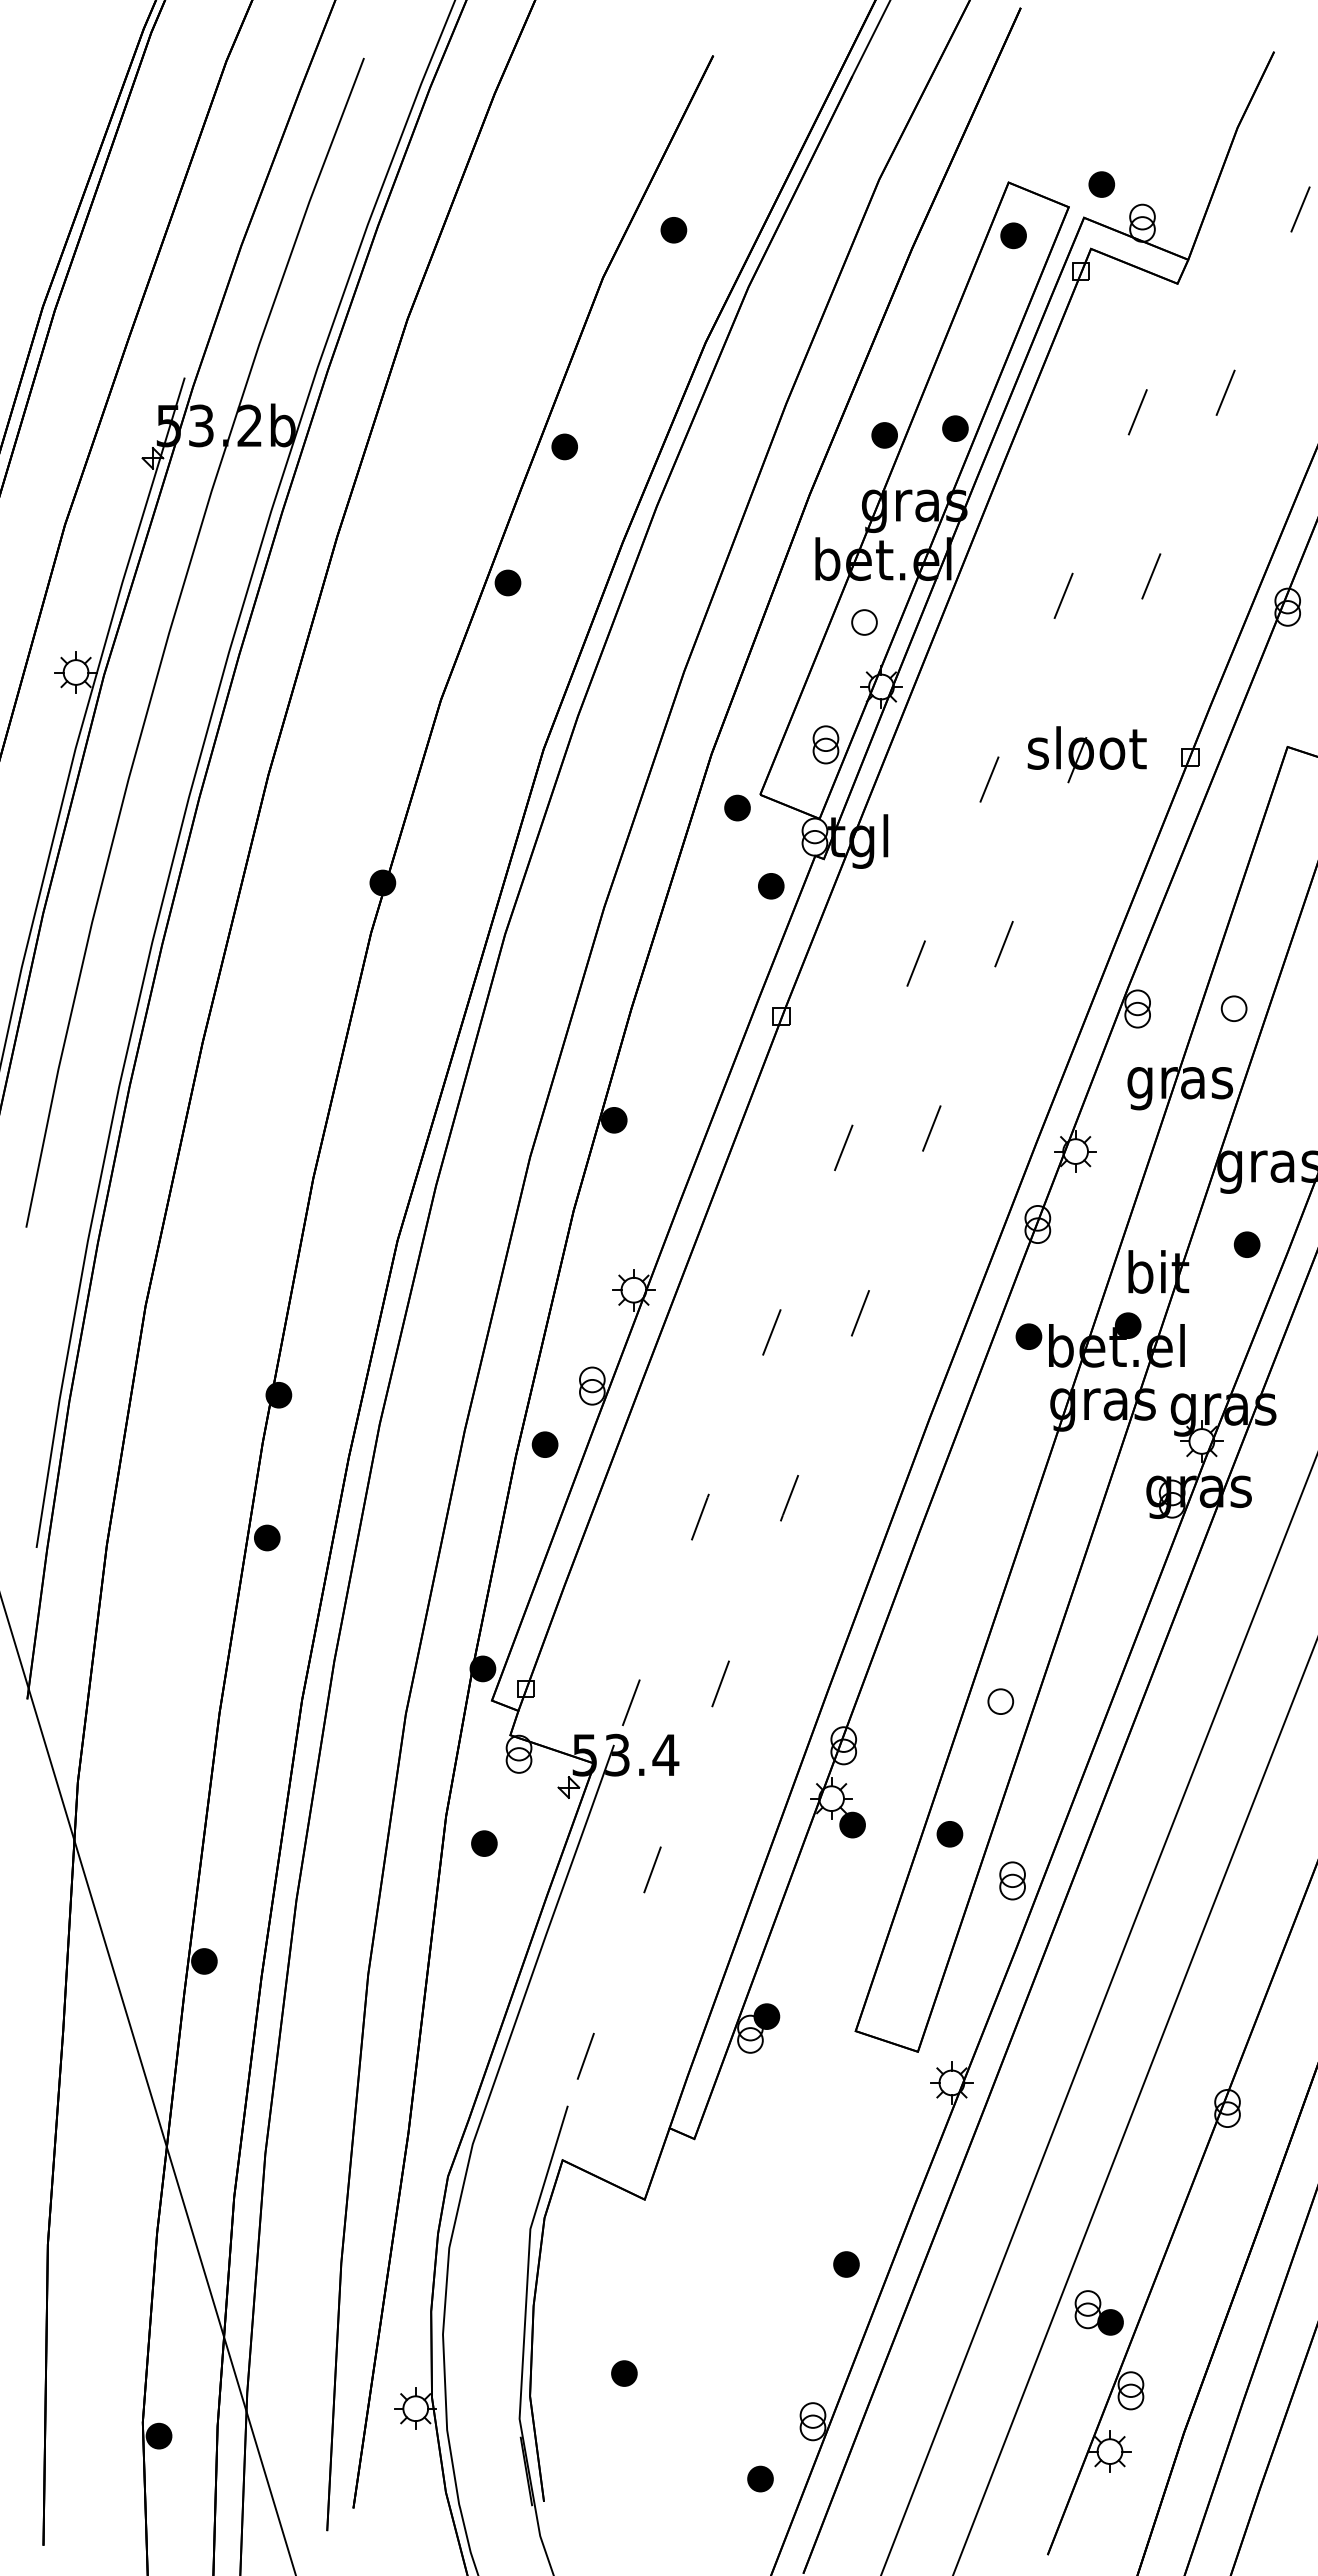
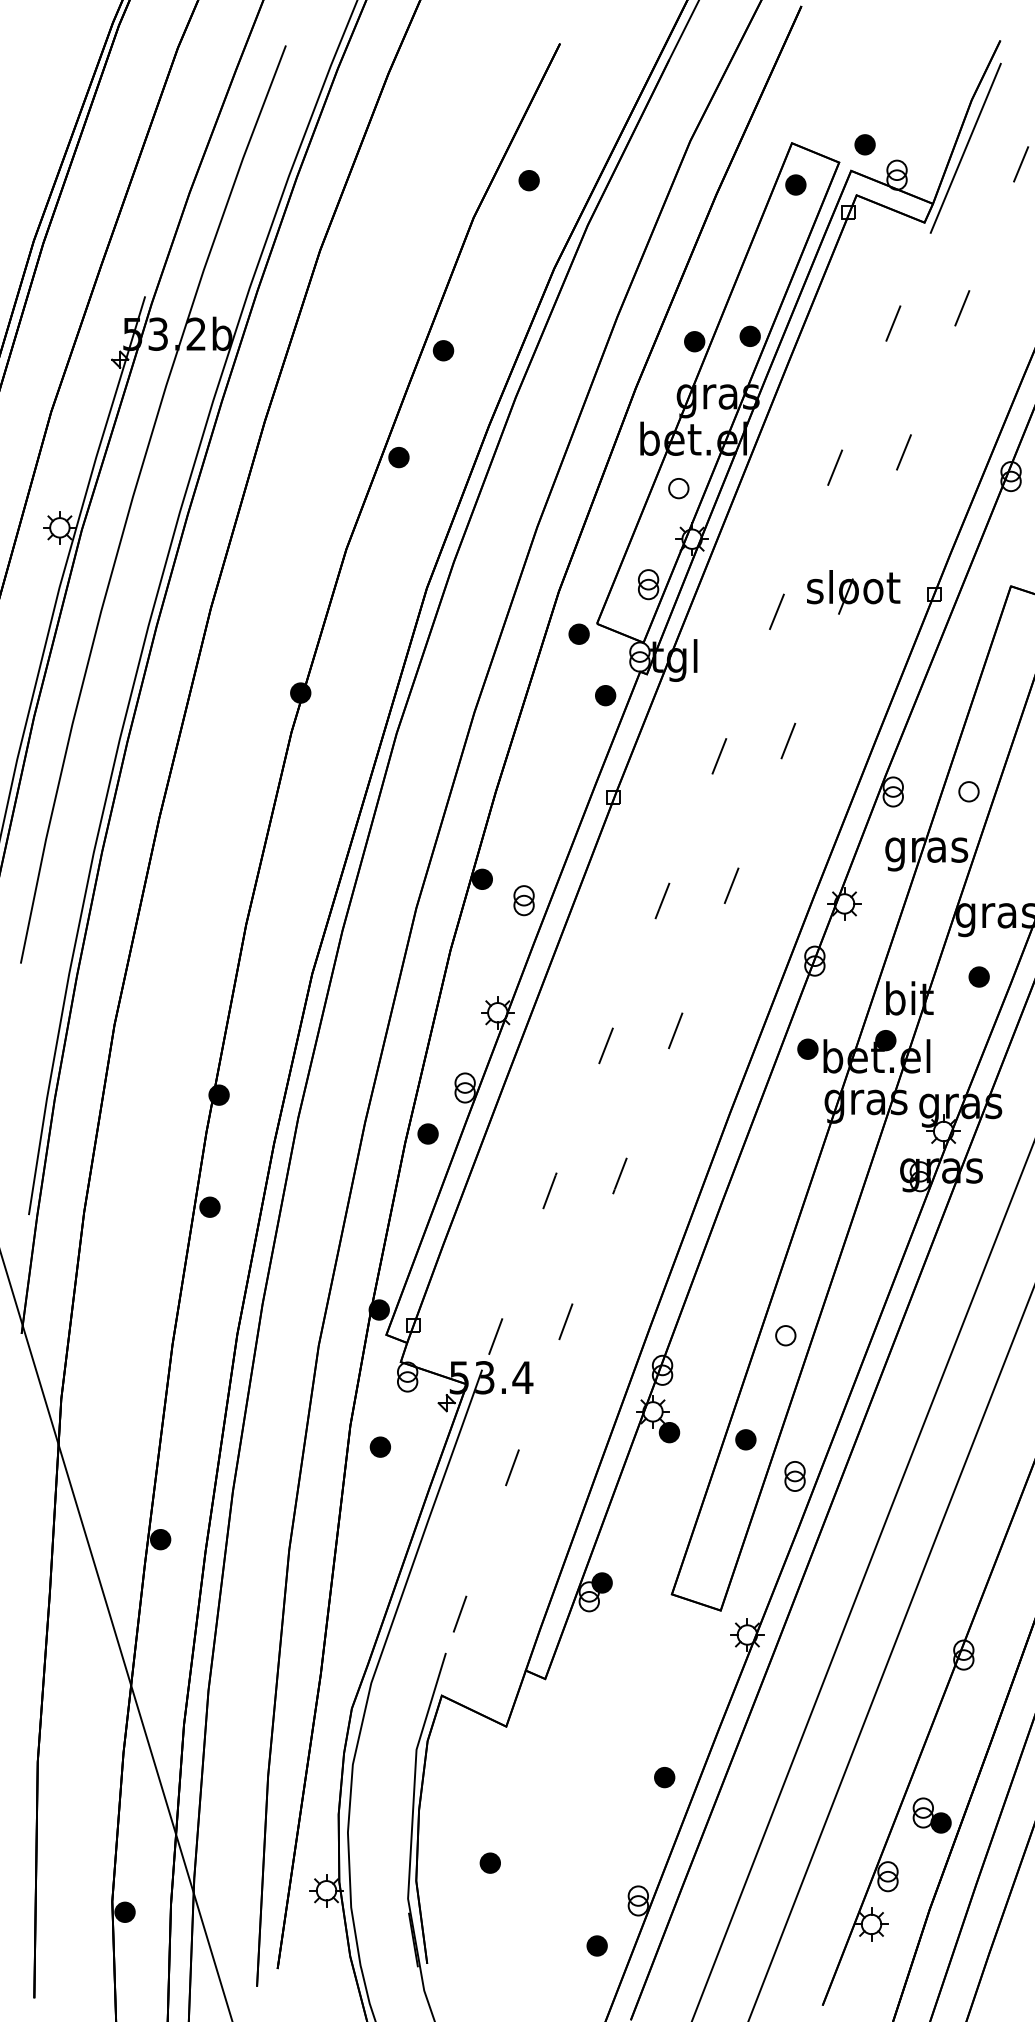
line: (1229, 188) -> (965, 147), added
part: (667, 1147) -> (524, 900), added
part: (1098, 2312) -> (931, 1815), moved

